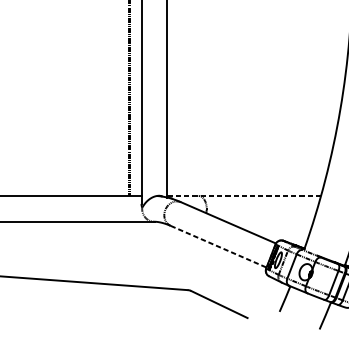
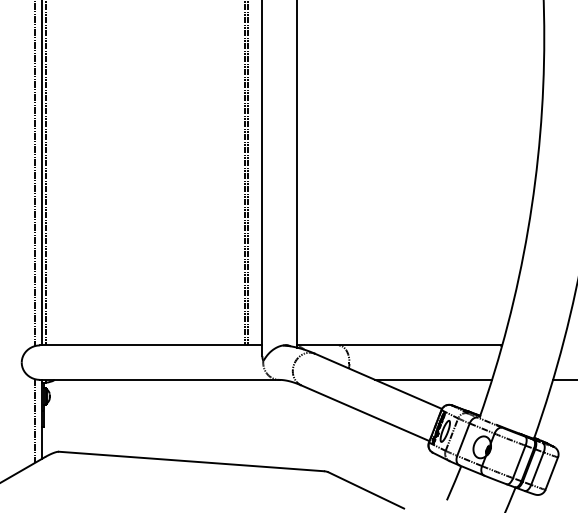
line: (244, 196) -> (399, 345), dashed -> solid
line: (269, 221) -> (433, 379), added
line: (218, 246) -> (365, 413), dashed -> solid

